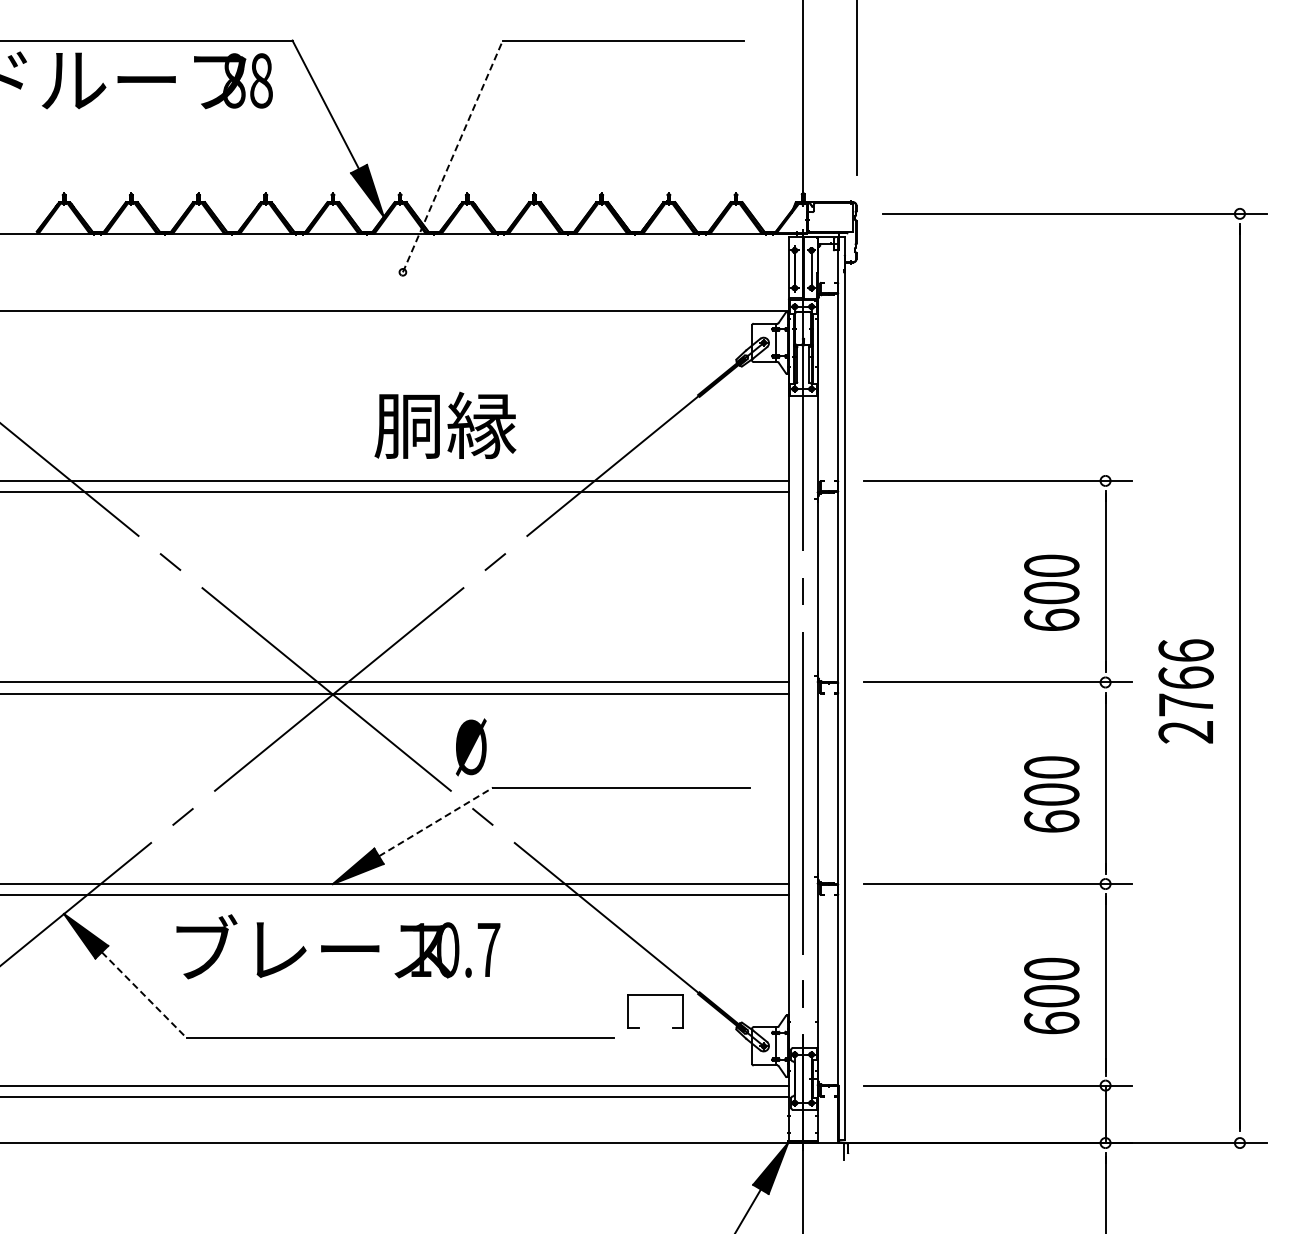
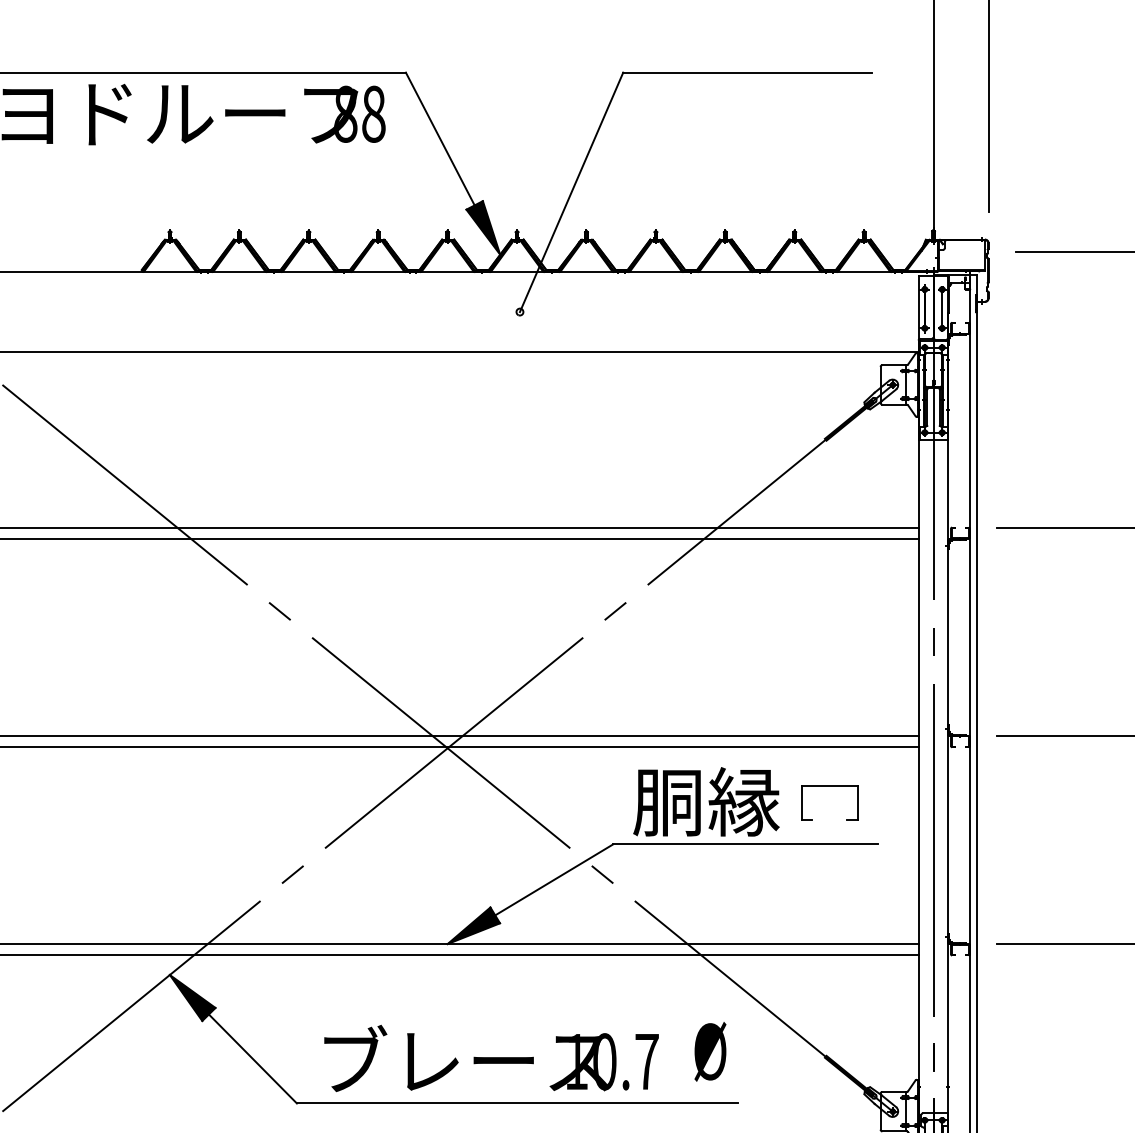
line: (453, 155) -> (572, 191), dashed -> solid
text: (445, 424) -> (706, 800), moved
text: (471, 747) -> (710, 1051), moved
line: (436, 821) -> (554, 879), dashed -> solid
text: (338, 946) -> (491, 1058), moved
line: (144, 995) -> (253, 1059), dashed -> solid
part: (655, 995) -> (829, 786), moved

